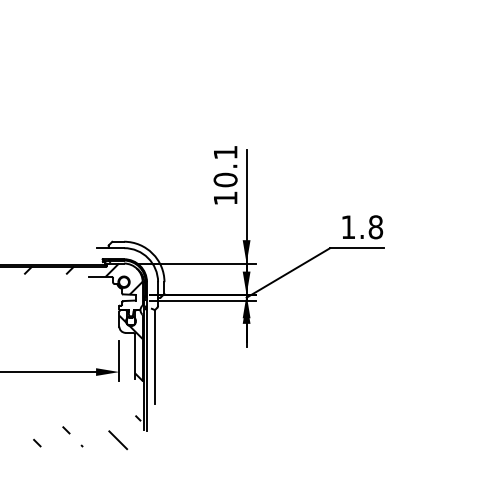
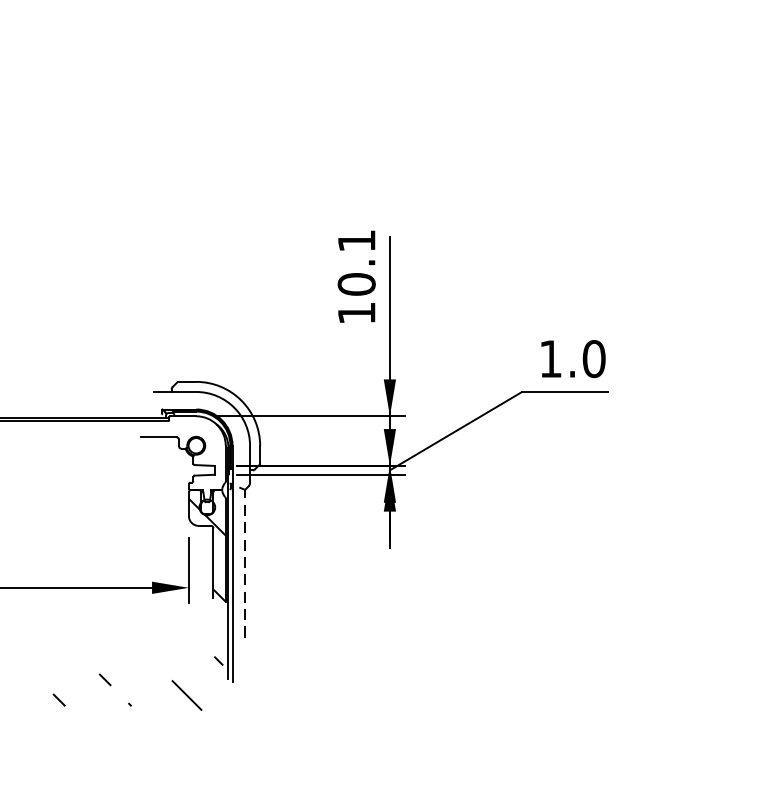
text: (375, 226) -> (593, 357), 1.8 -> 1.0
hatch: (83, 282) -> (132, 446), removed
line: (154, 356) -> (244, 563), solid -> dashed

